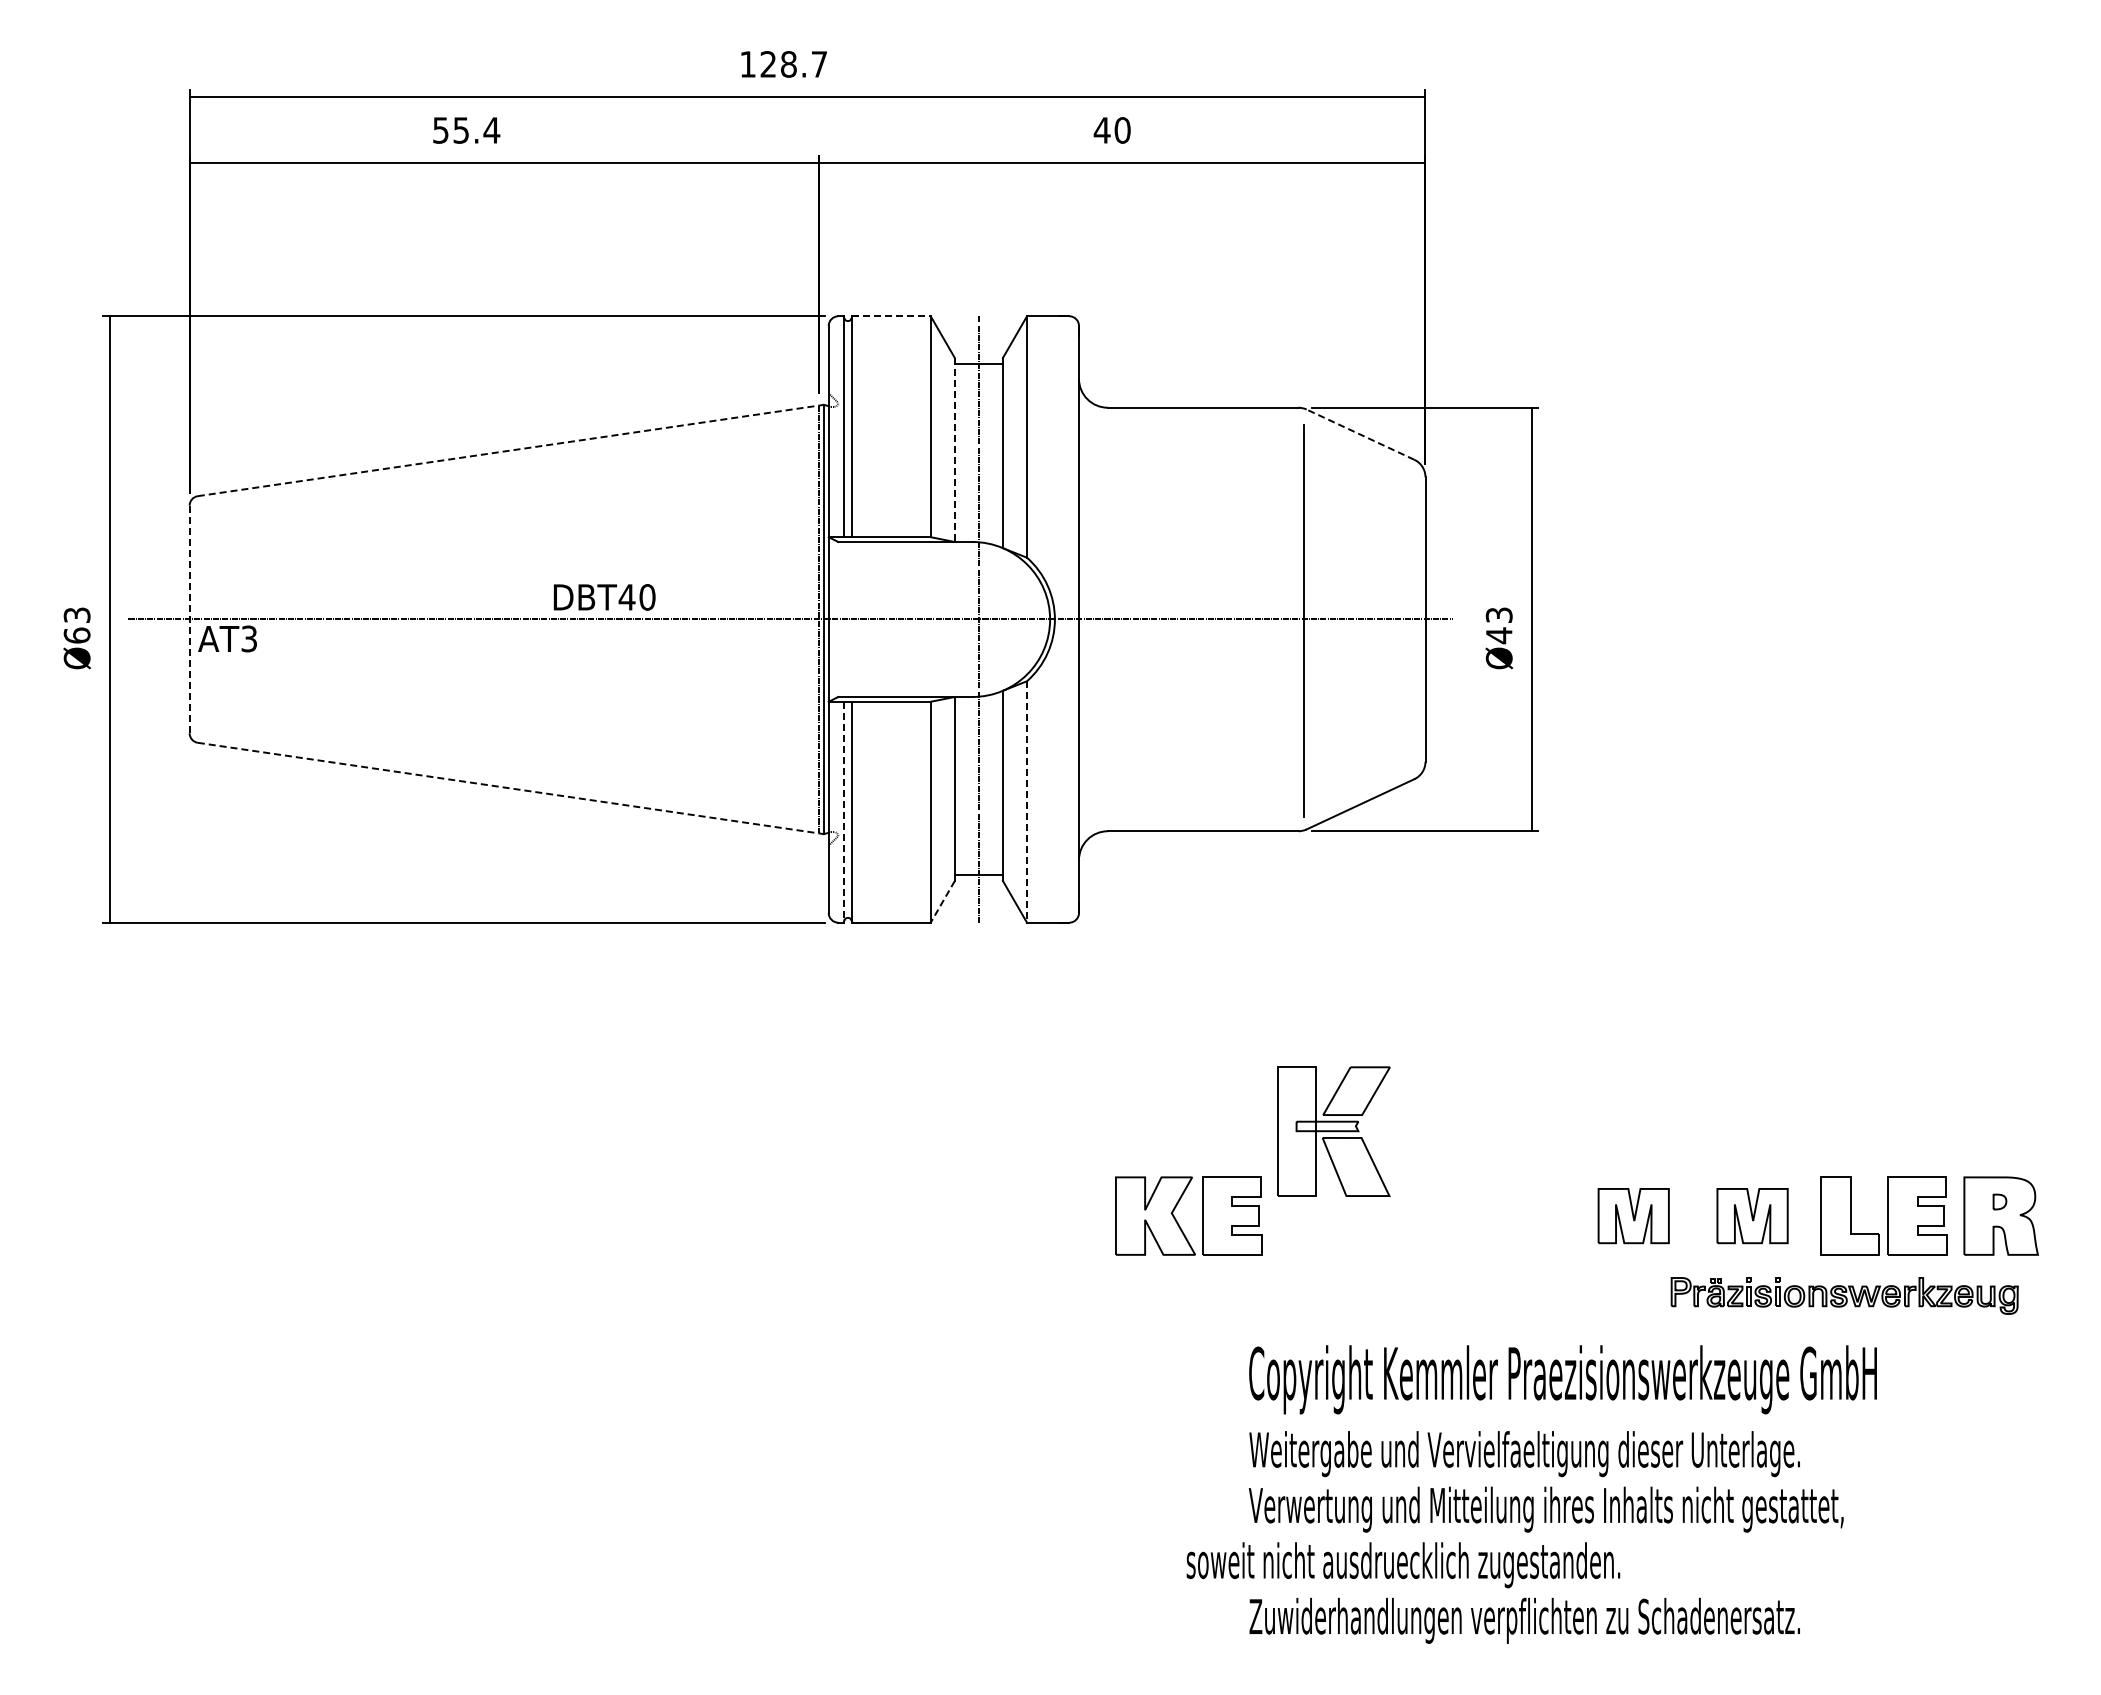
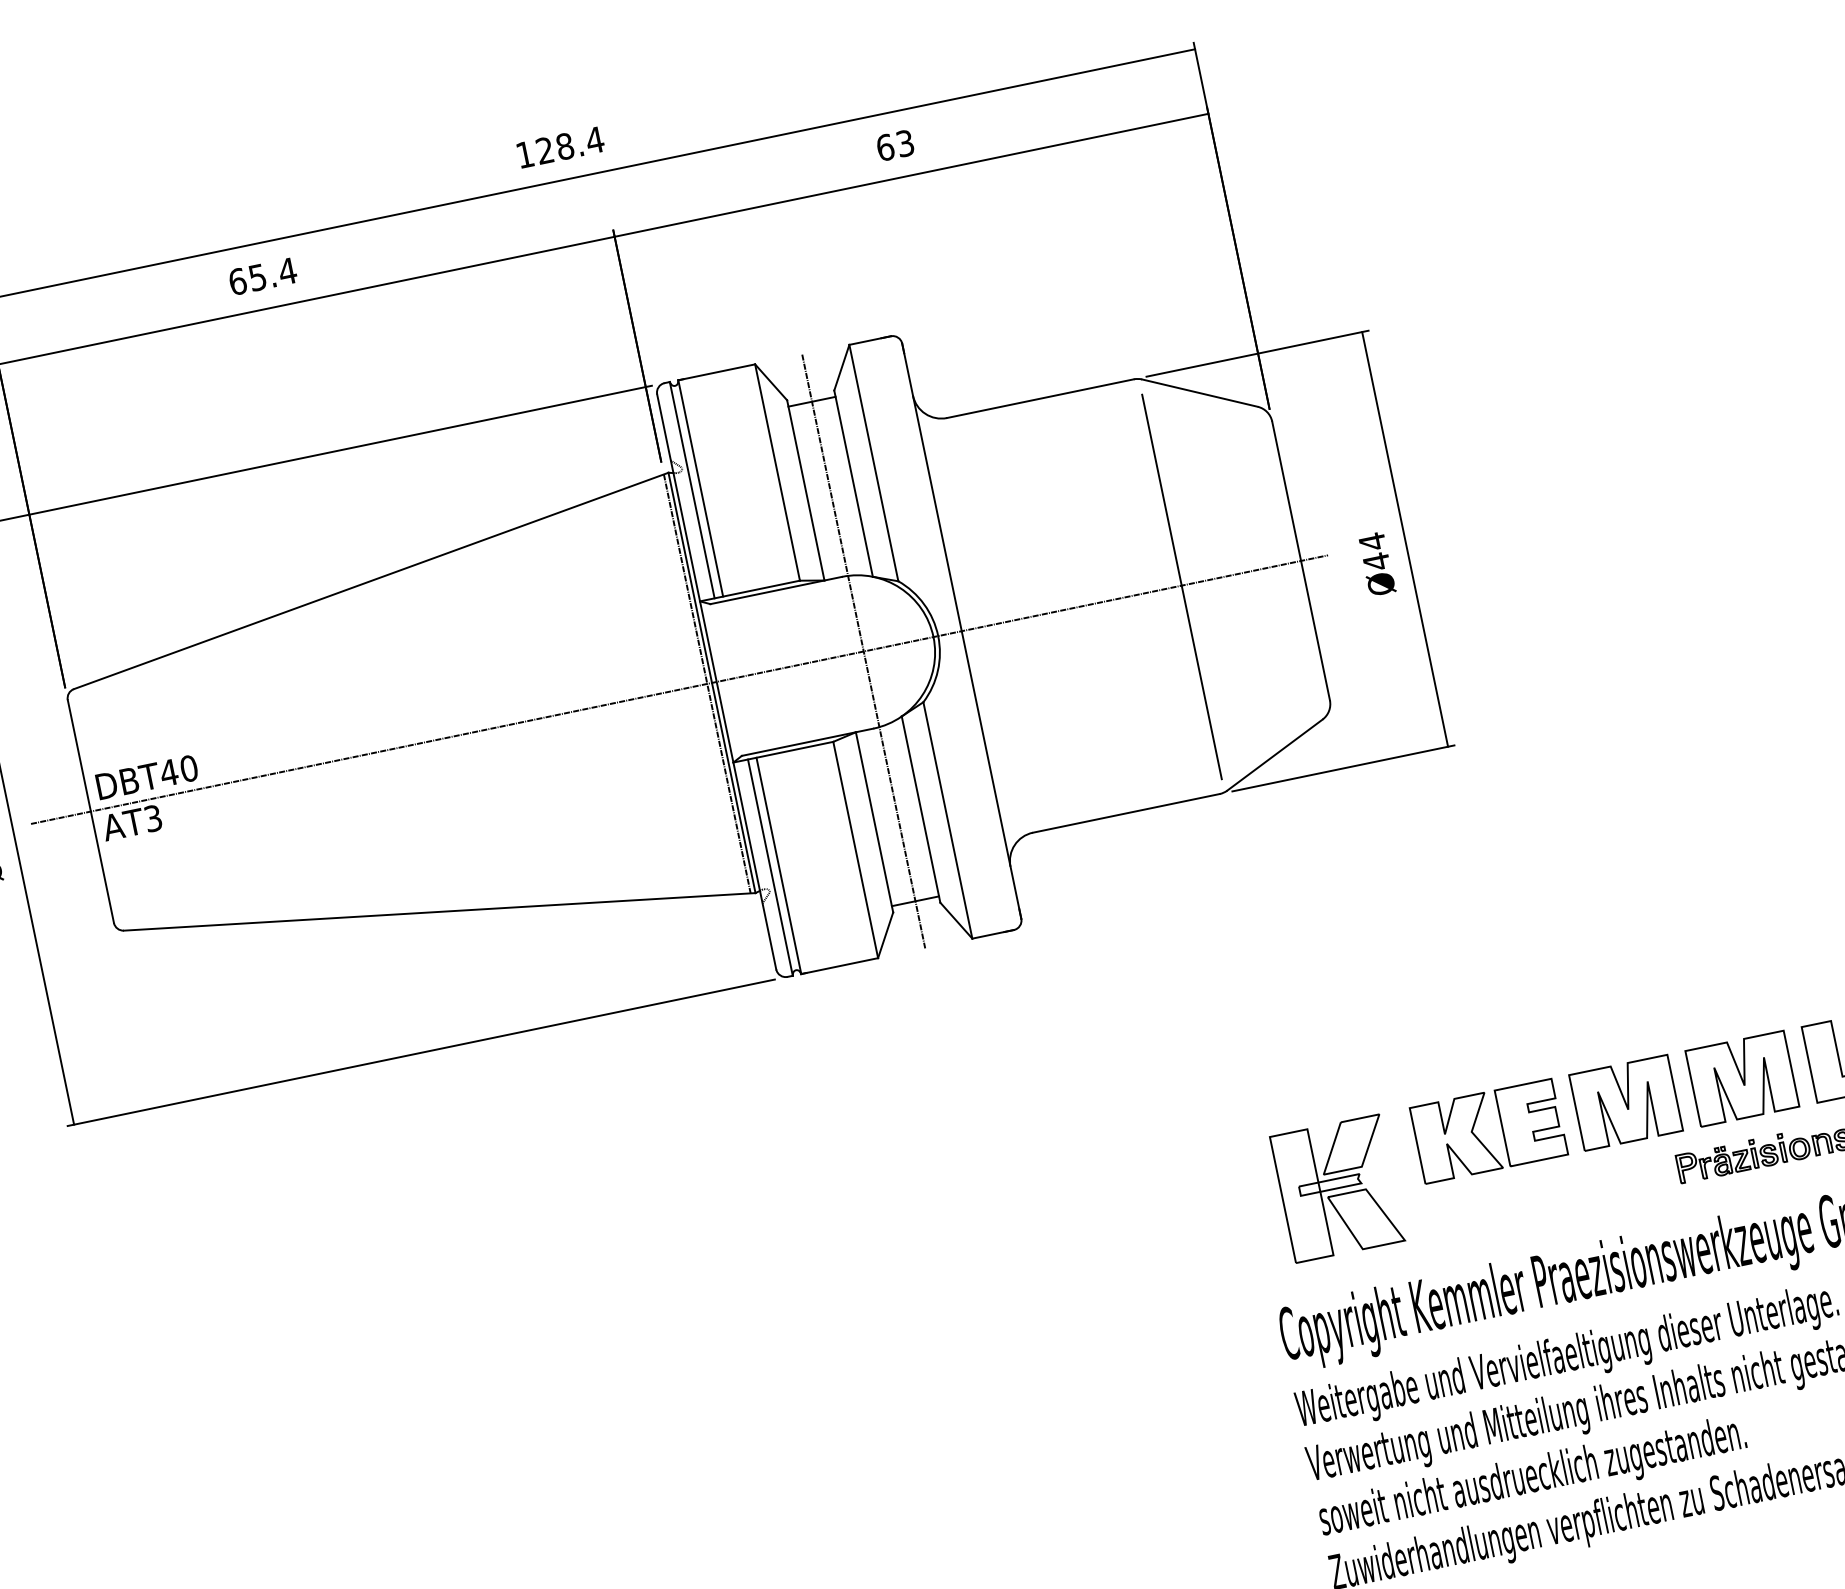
text: (818, 64) -> (594, 140), 128.7 -> 128.4
text: (441, 130) -> (238, 281), 55.4 -> 65.4
text: (1111, 130) -> (894, 145), 40 -> 63
line: (892, 316) -> (717, 372), dashed -> solid
line: (1360, 434) -> (1199, 392), dashed -> solid
line: (511, 450) -> (371, 580), dashed -> solid
line: (954, 450) -> (805, 490), dashed -> solid
text: (604, 597) -> (147, 777), moved
text: (1498, 614) -> (1371, 541), Ø43 -> Ø44
line: (189, 619) -> (90, 811), dashed -> solid
line: (511, 788) -> (440, 911), dashed -> solid
line: (1027, 801) -> (948, 819), dashed -> solid
line: (843, 812) -> (770, 867), dashed -> solid
line: (942, 902) -> (885, 936), dashed -> solid
part: (1333, 1131) -> (1337, 1188), moved
part: (1633, 1215) -> (1625, 1102), size x1.43
part: (1752, 1215) -> (1742, 1078), size x1.43
part: (1178, 1222) -> (1480, 1139), moved
text: (1403, 1565) -> (1533, 1478), moved

